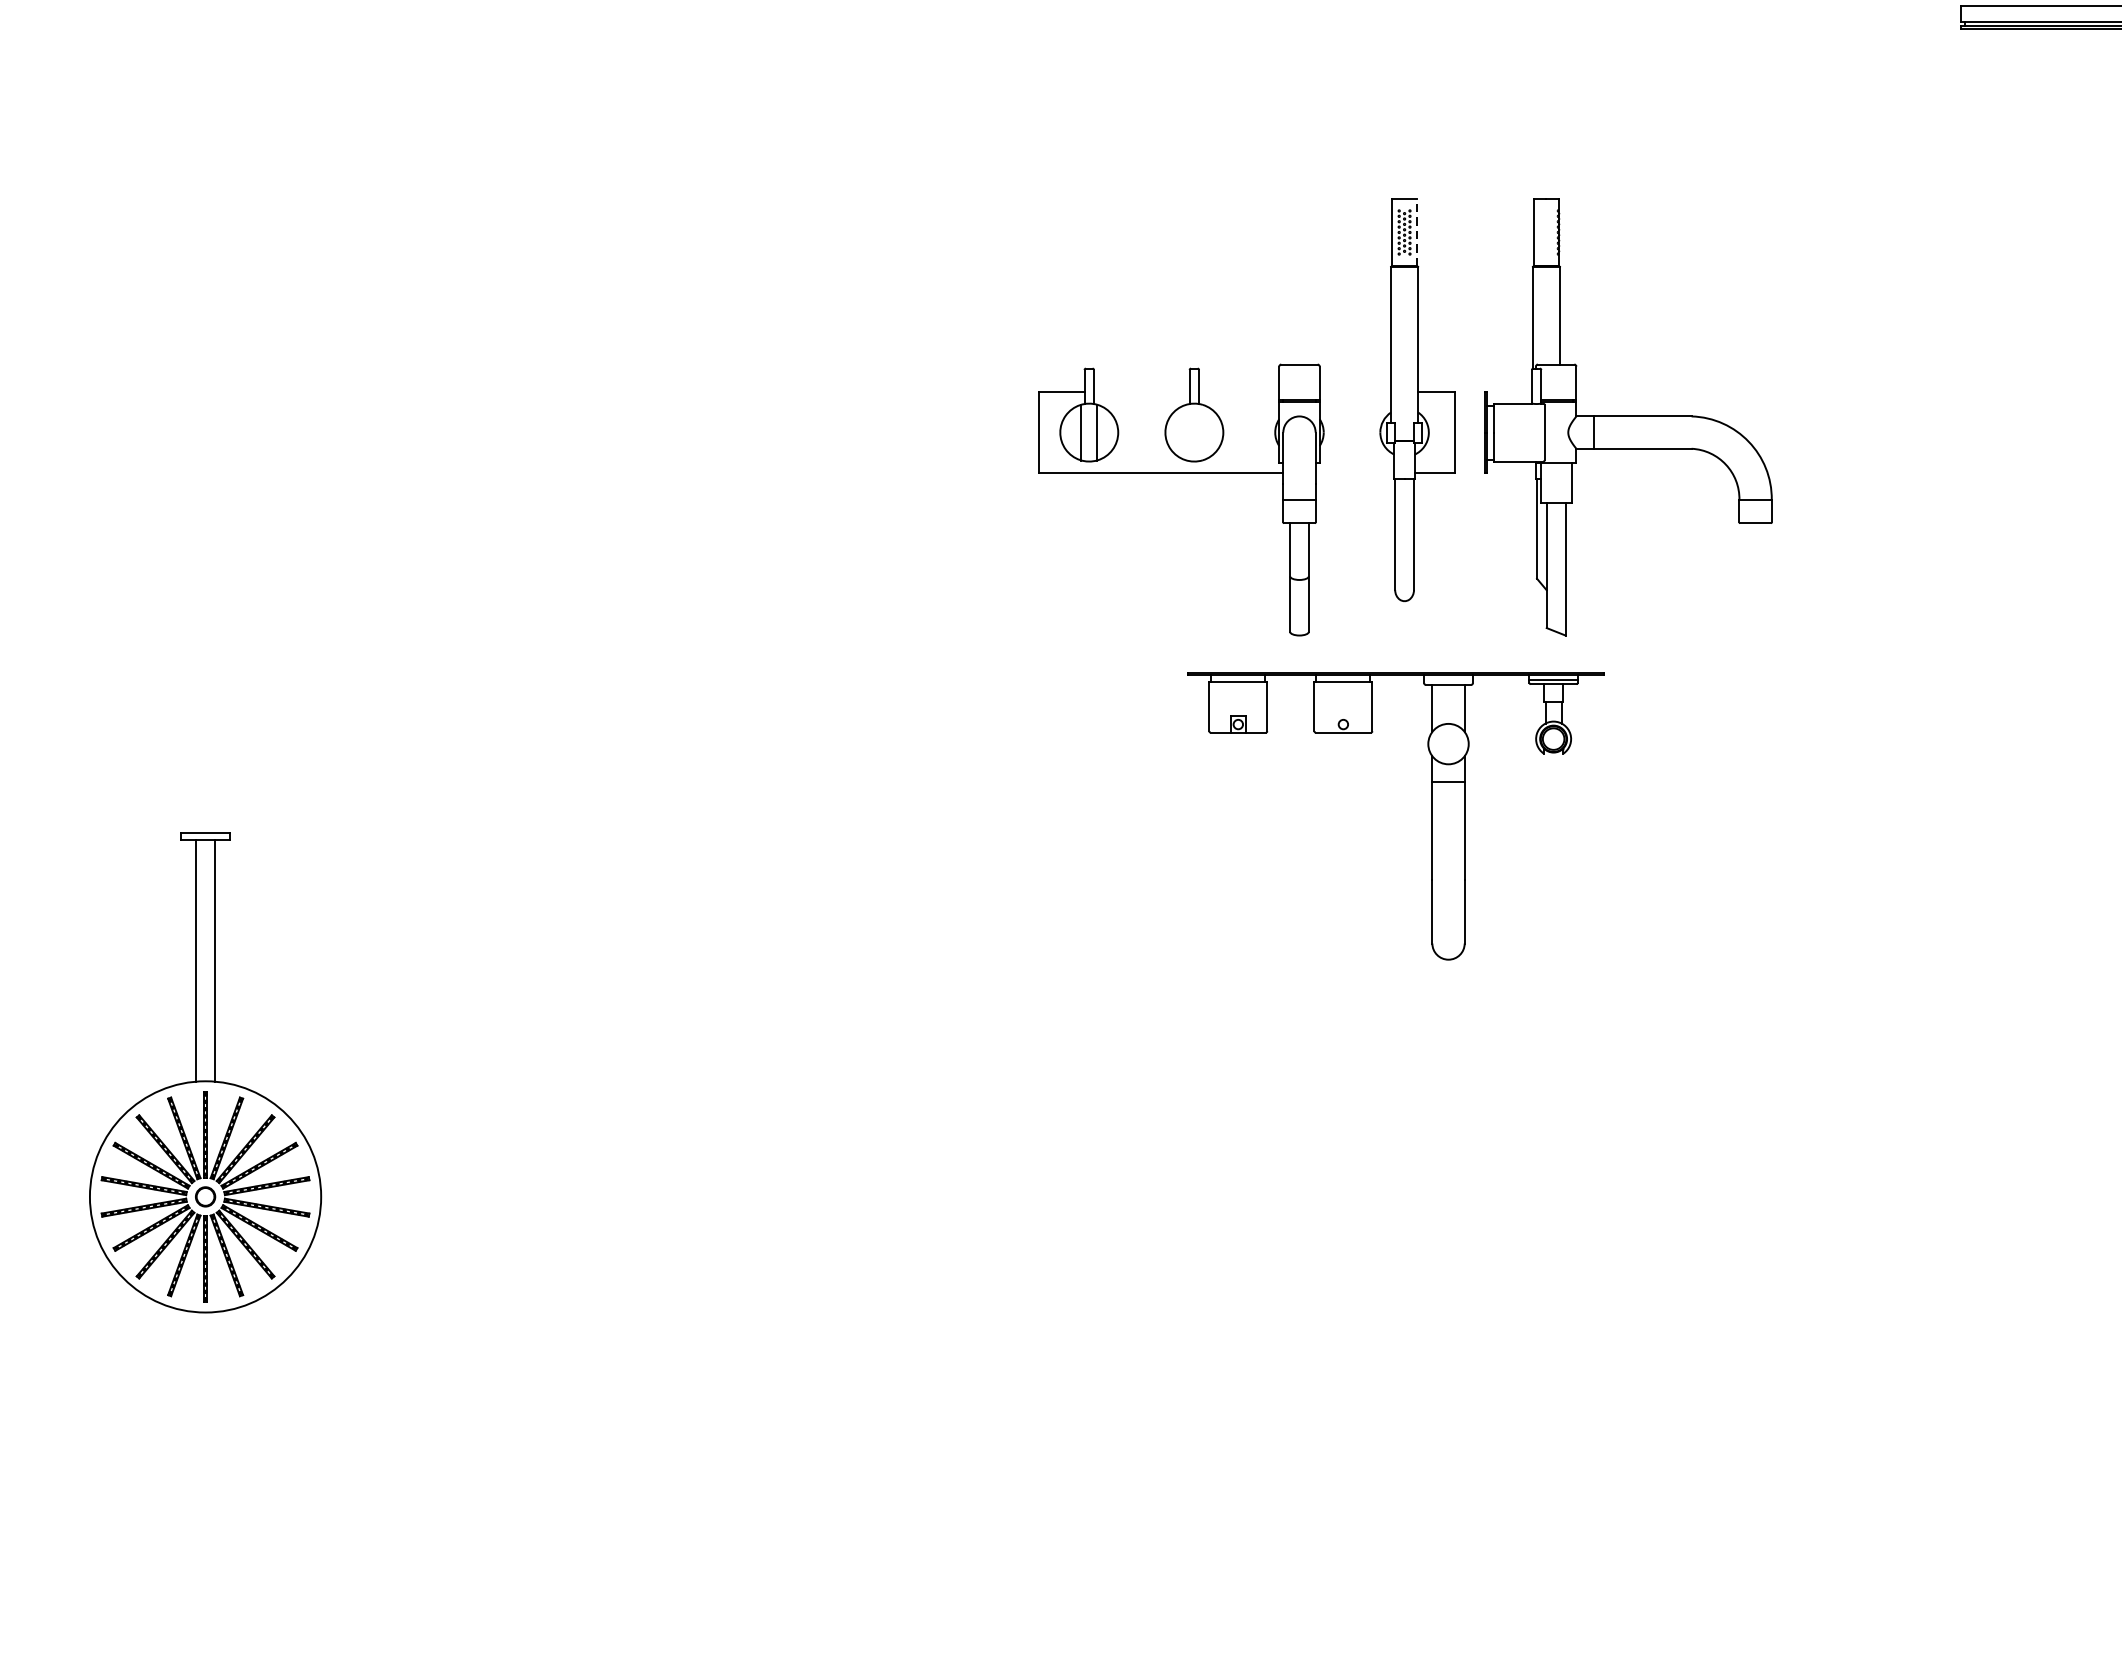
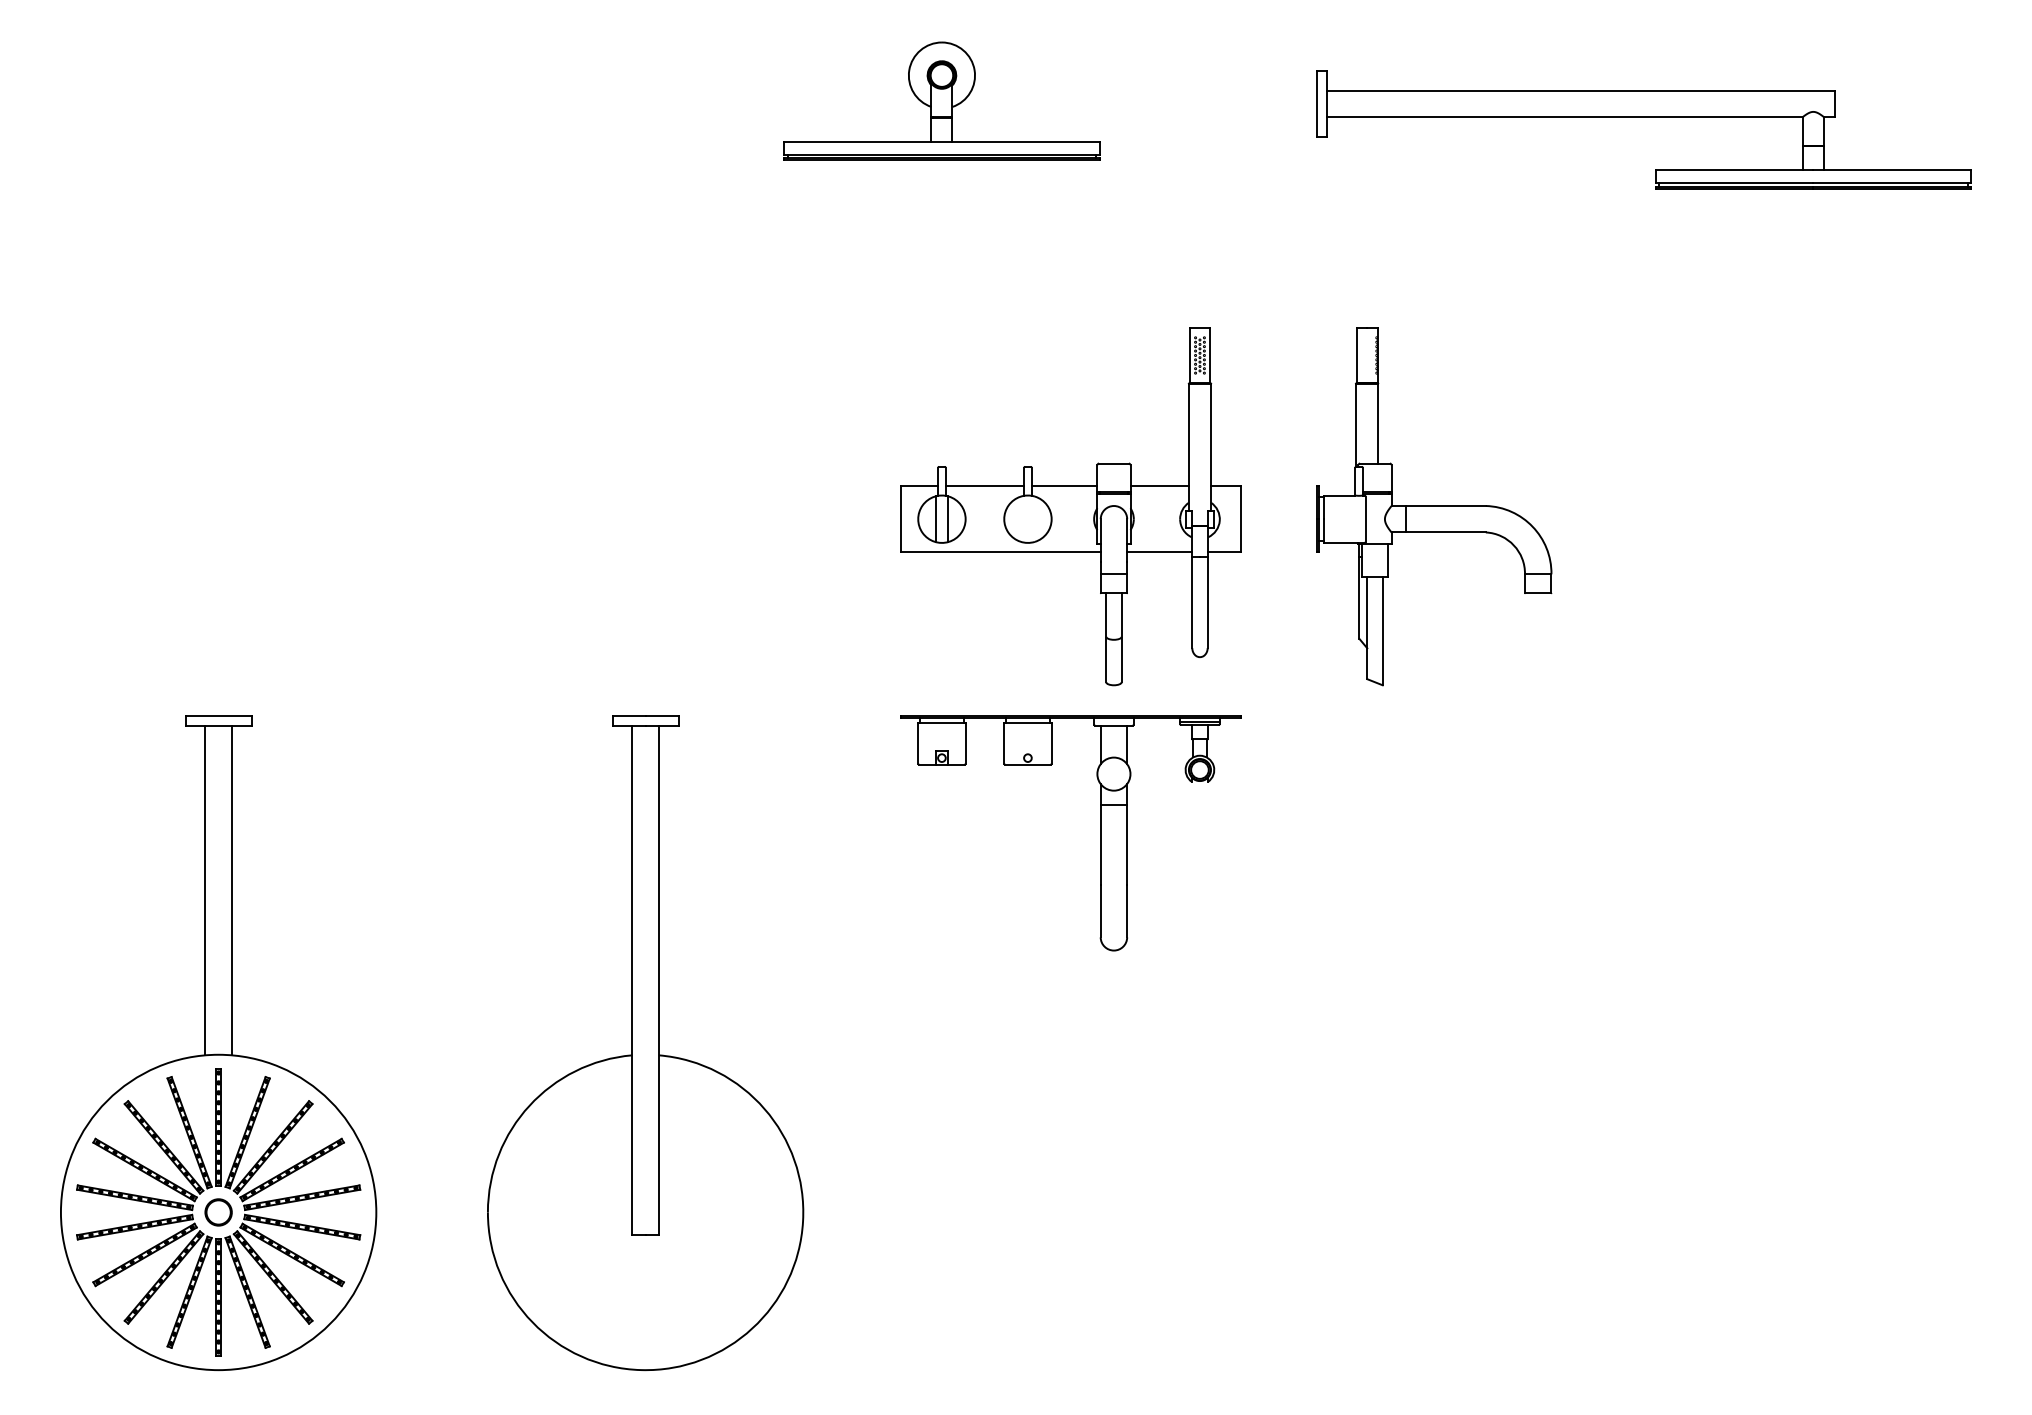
line: (1417, 232) -> (1210, 355), dashed -> solid
line: (1141, 392) -> (984, 486), added
line: (1239, 392) -> (1064, 486), added
line: (1355, 392) -> (1159, 486), added
part: (1628, 417) -> (1434, 506), moved
line: (1355, 473) -> (1159, 552), added
part: (1432, 816) -> (1100, 833), moved
part: (205, 1072) -> (218, 1042), size x1.67
part: (727, 1073) -> (645, 1043), added

